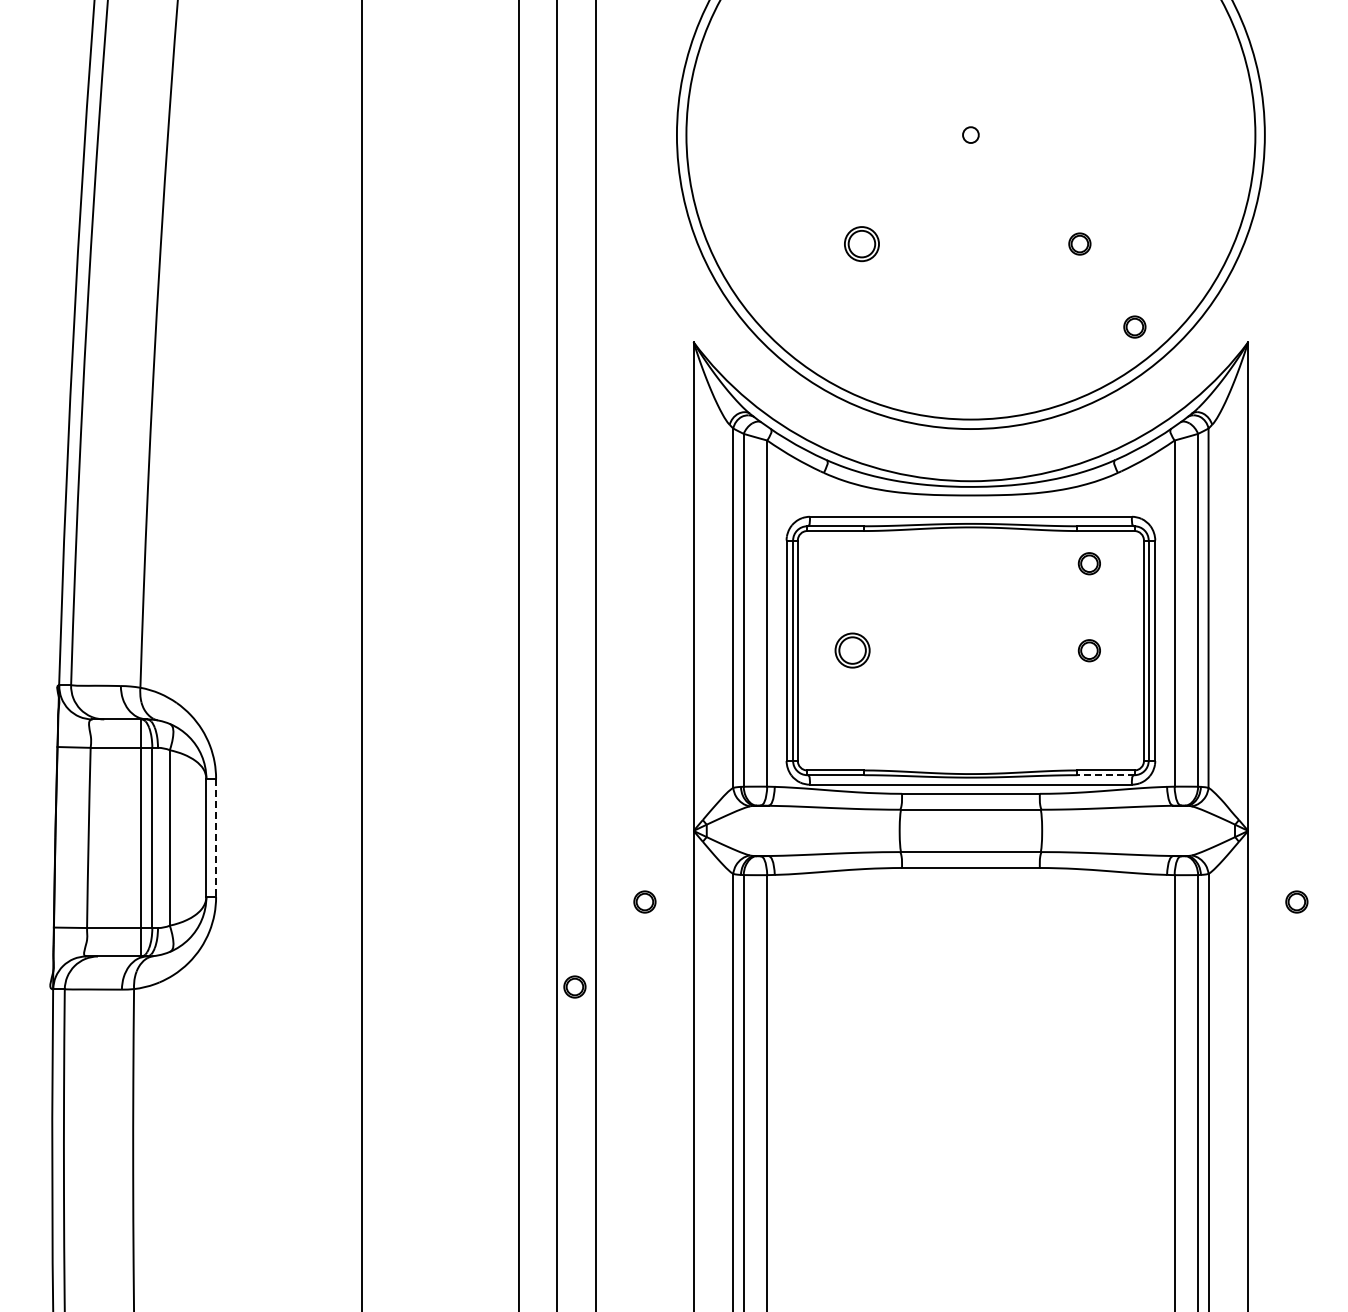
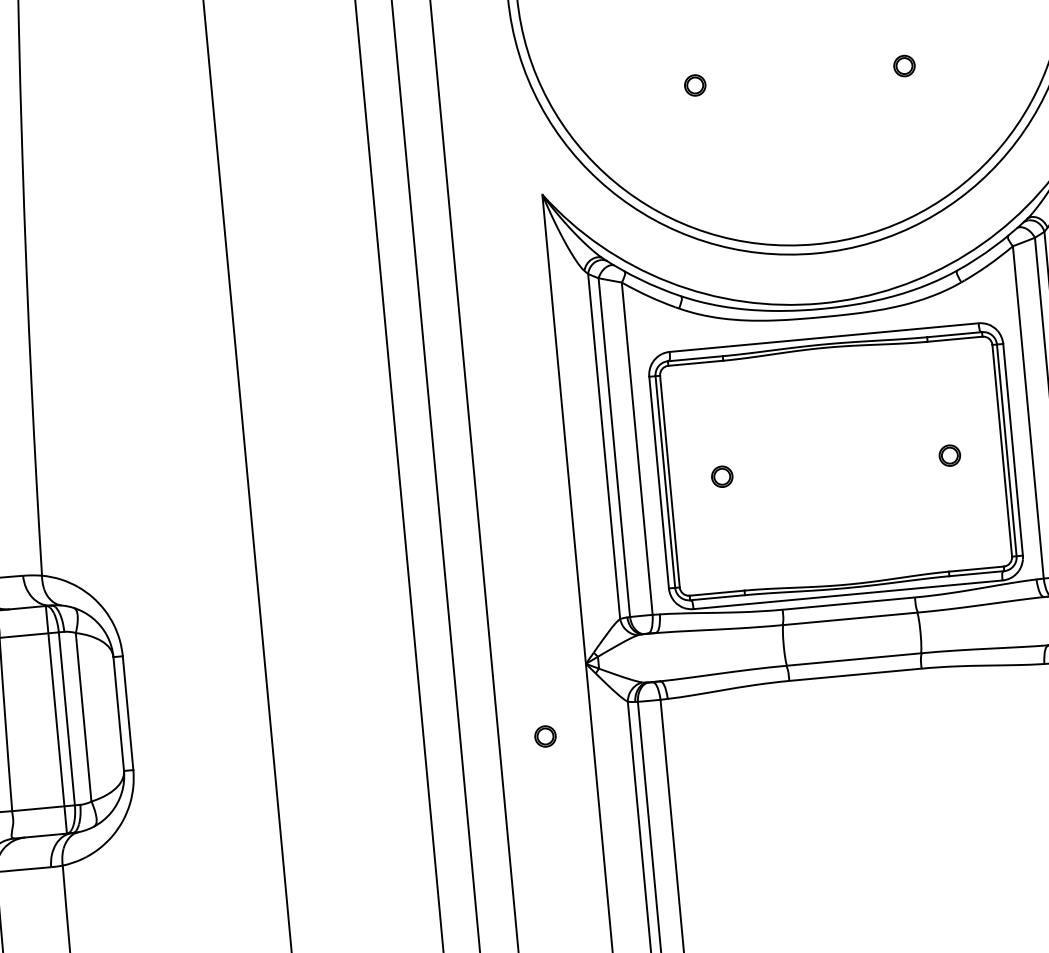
part: (861, 243) -> (694, 84), size x0.62
part: (1134, 326) -> (964, 140), removed
part: (1088, 563) -> (941, 371), removed
part: (851, 650) -> (721, 476), size x0.62
line: (1105, 775) -> (976, 574), dashed -> solid
line: (216, 838) -> (128, 713), dashed -> solid
part: (574, 986) -> (485, 823), removed

